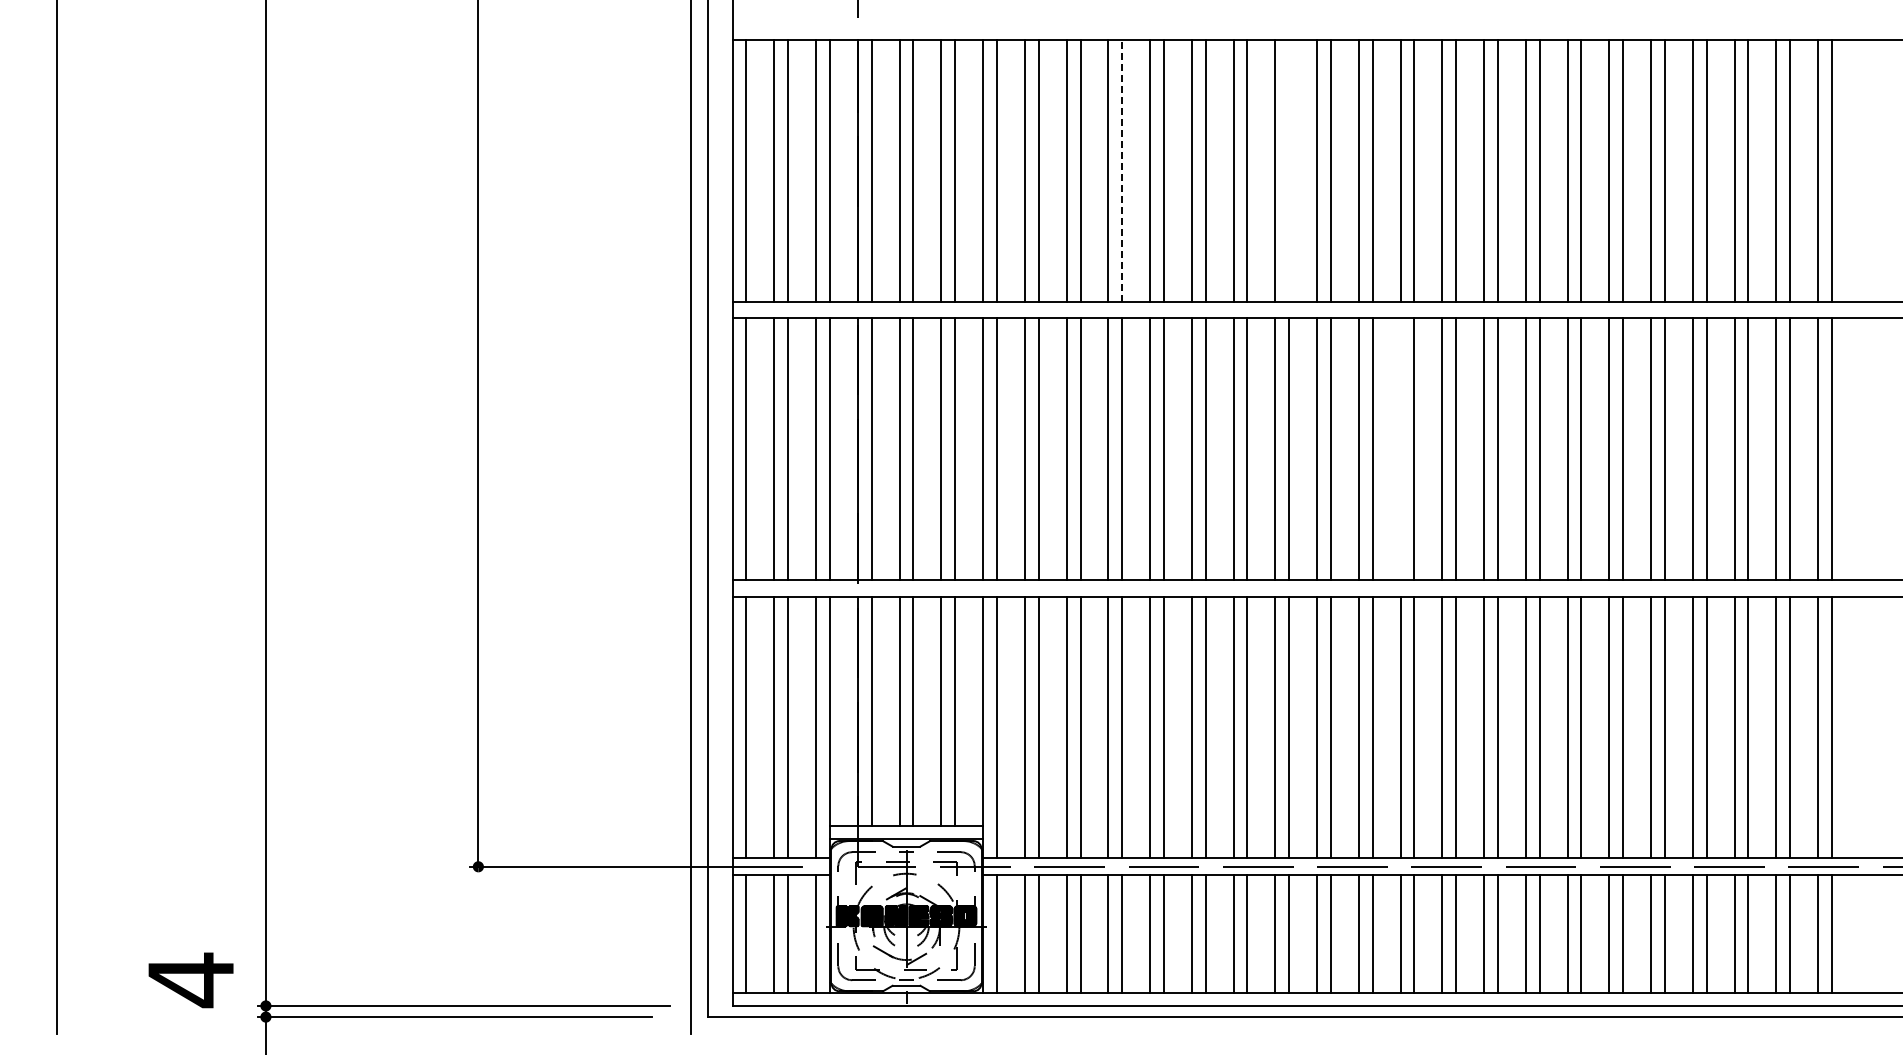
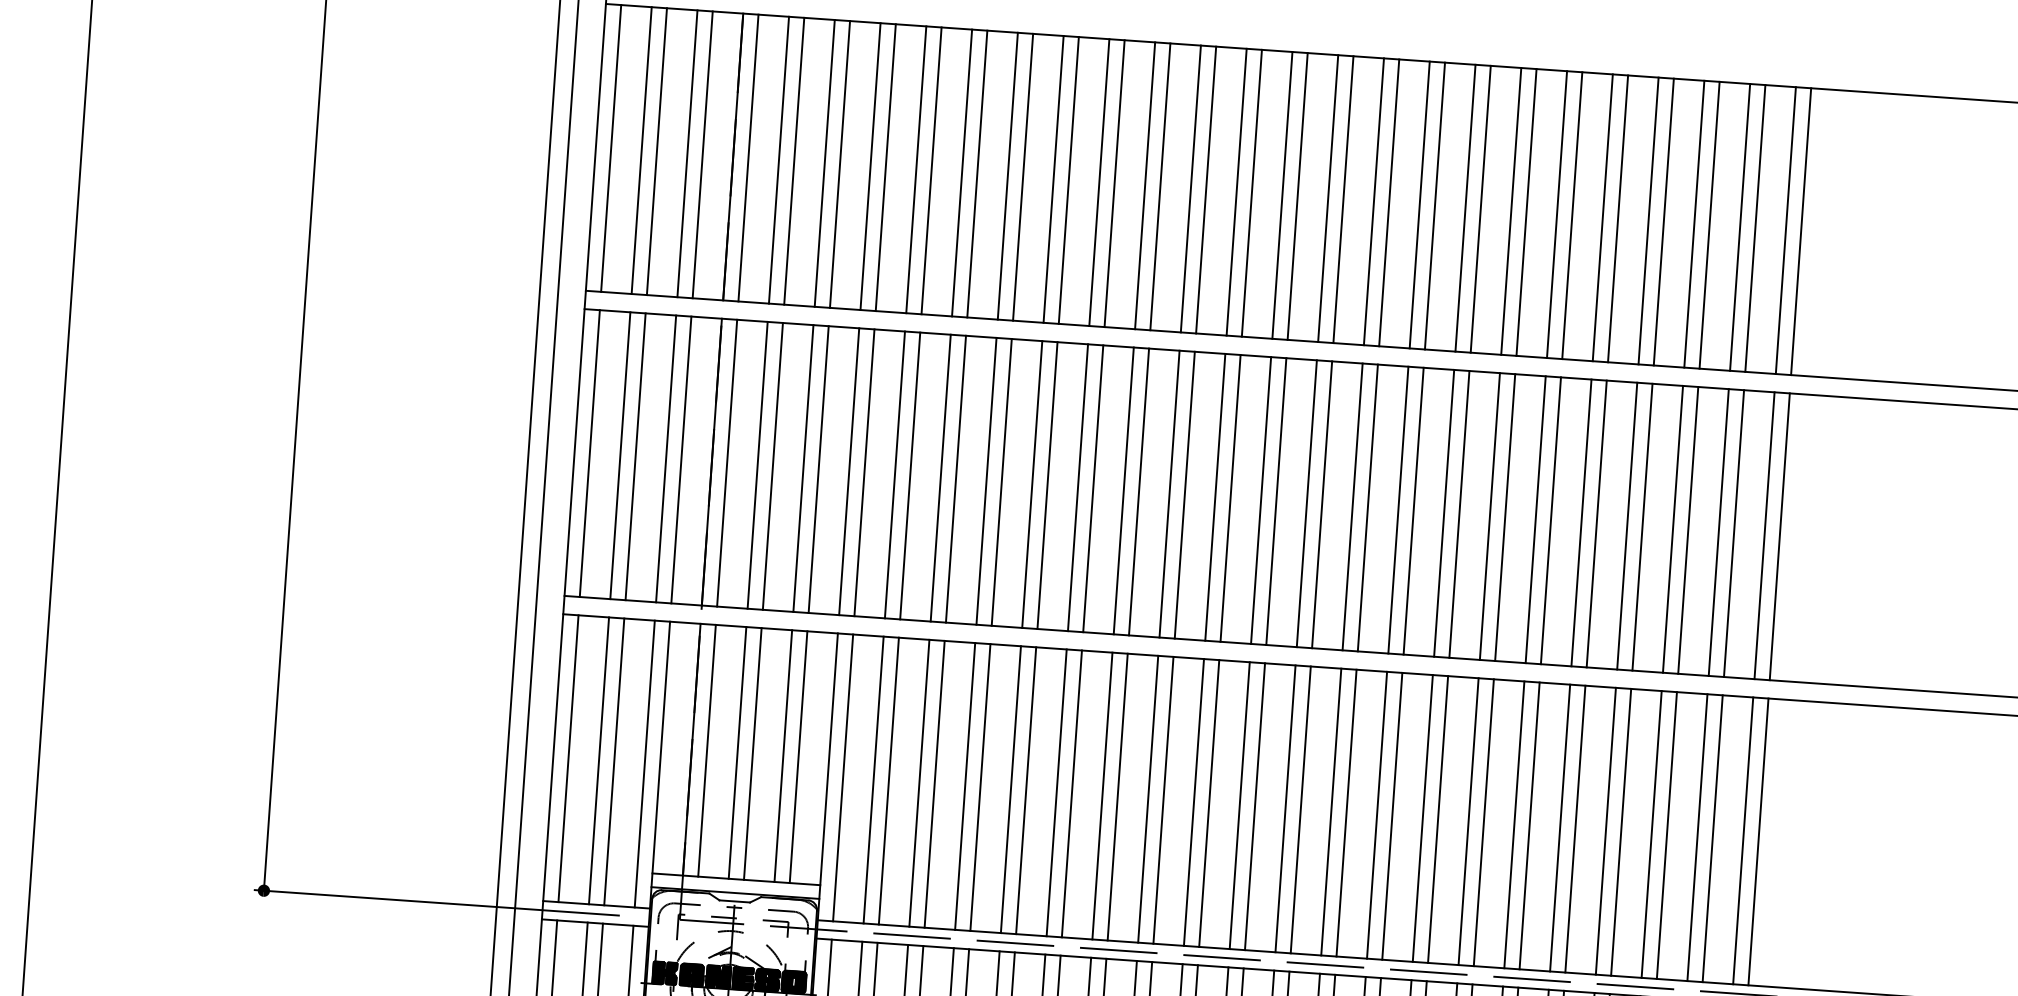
line: (1122, 170) -> (1023, 176), dashed -> solid
line: (1289, 170) -> (1206, 189), added
line: (1400, 449) -> (1306, 503), added

